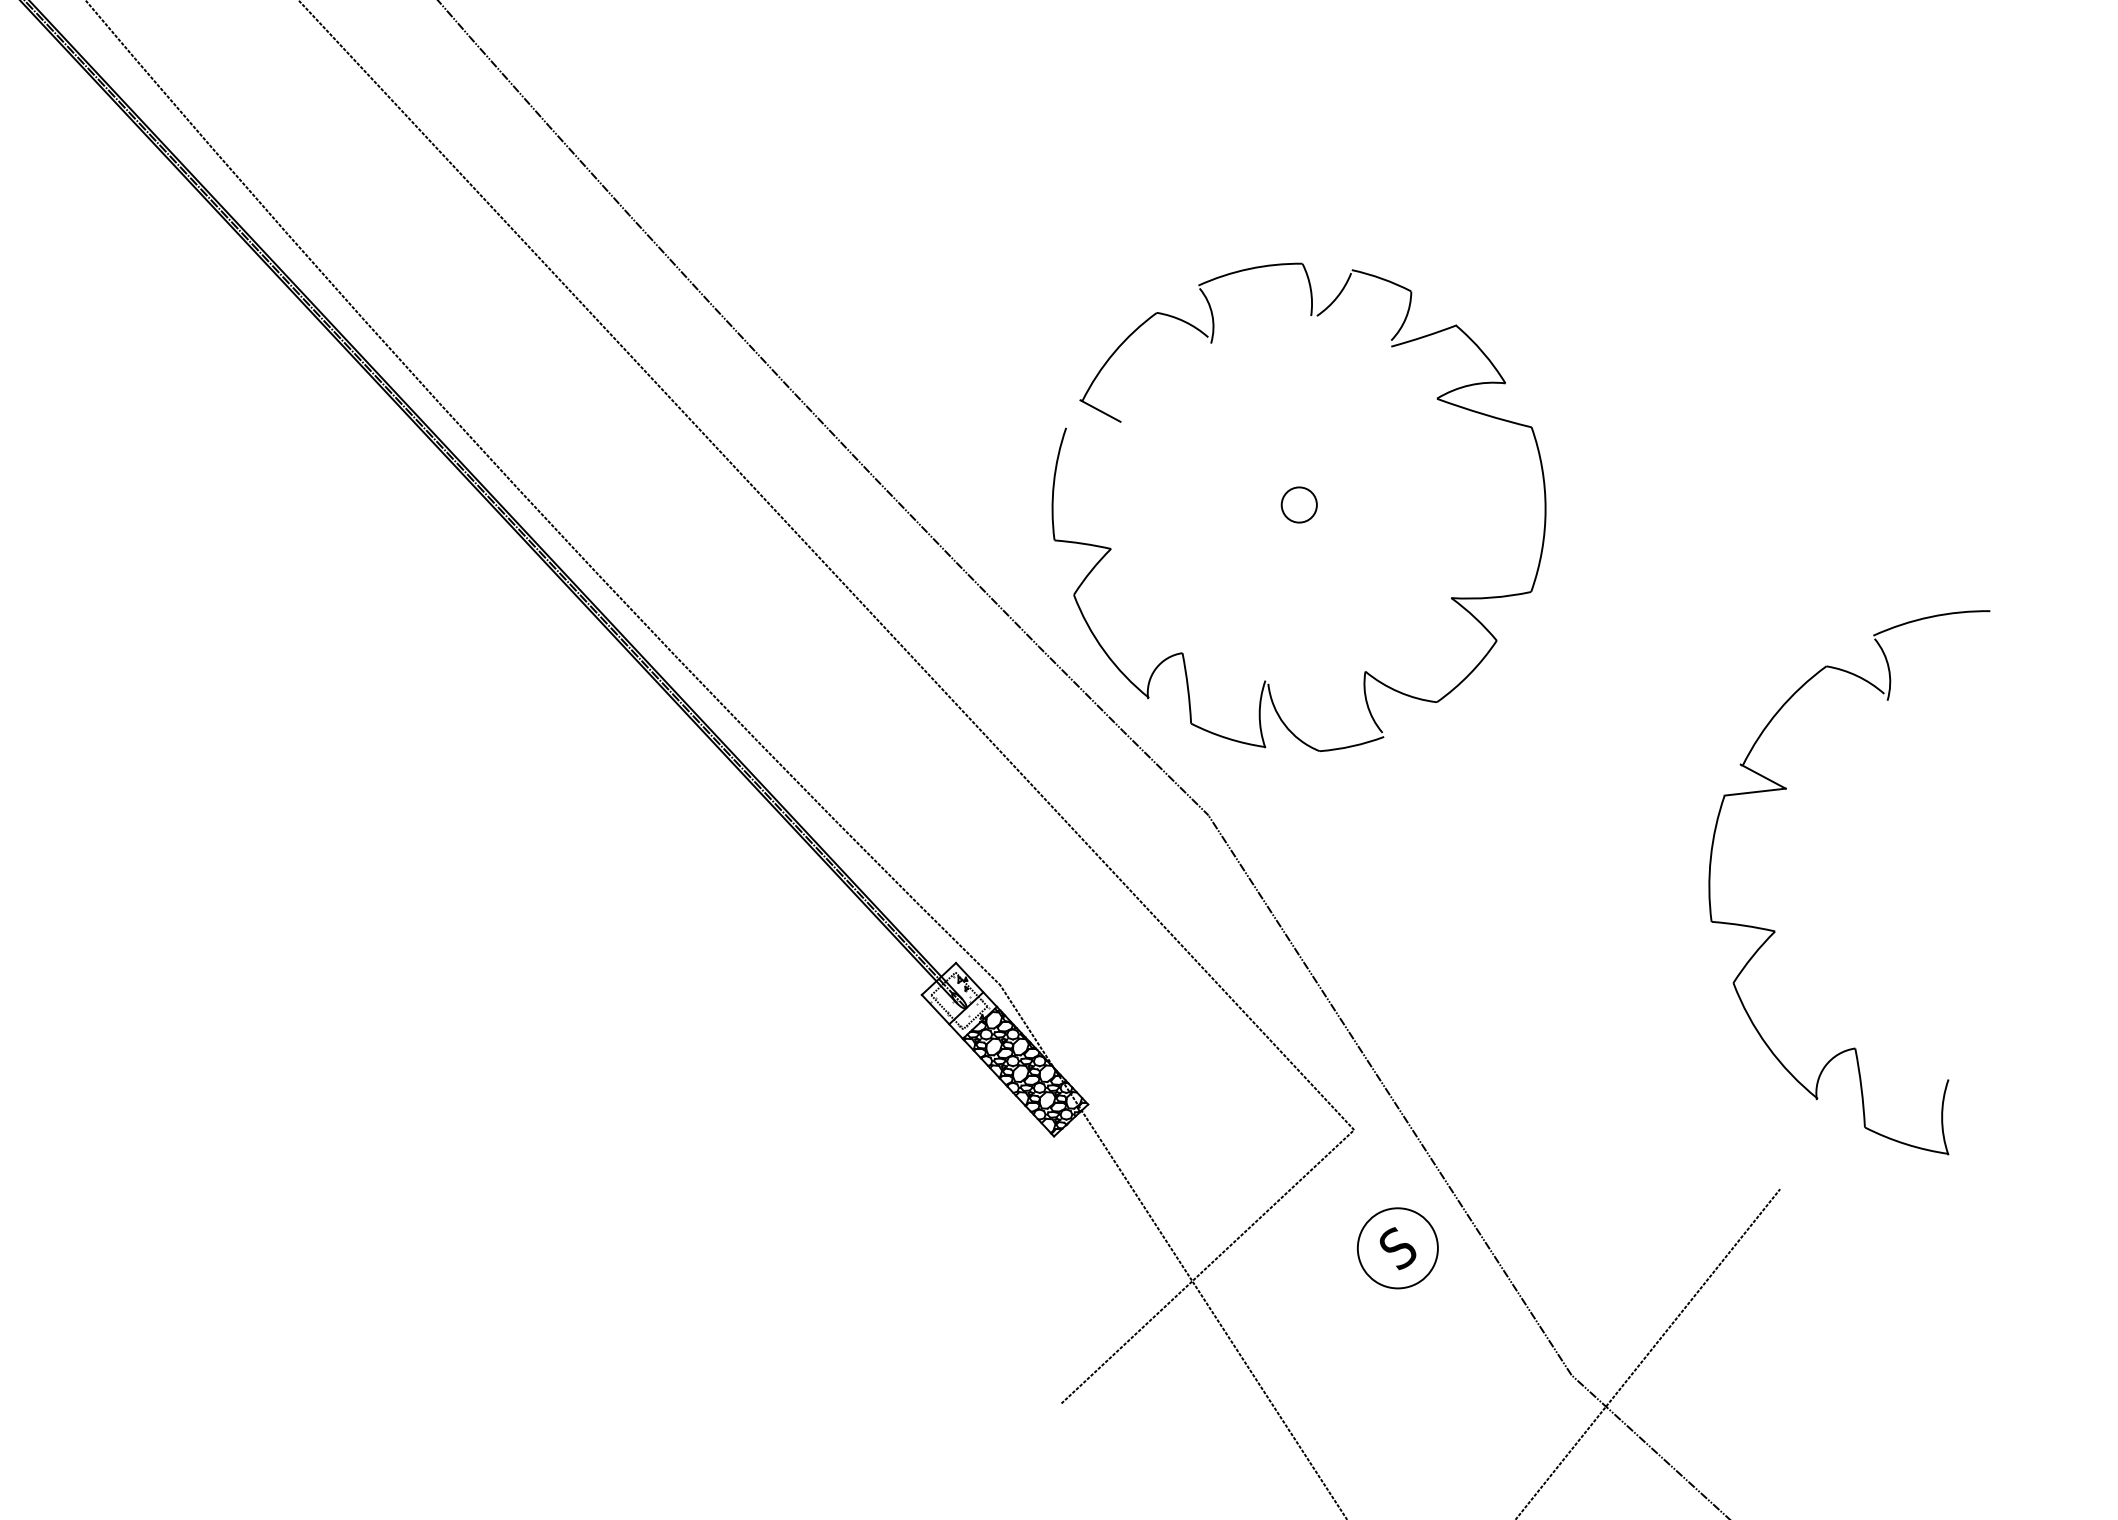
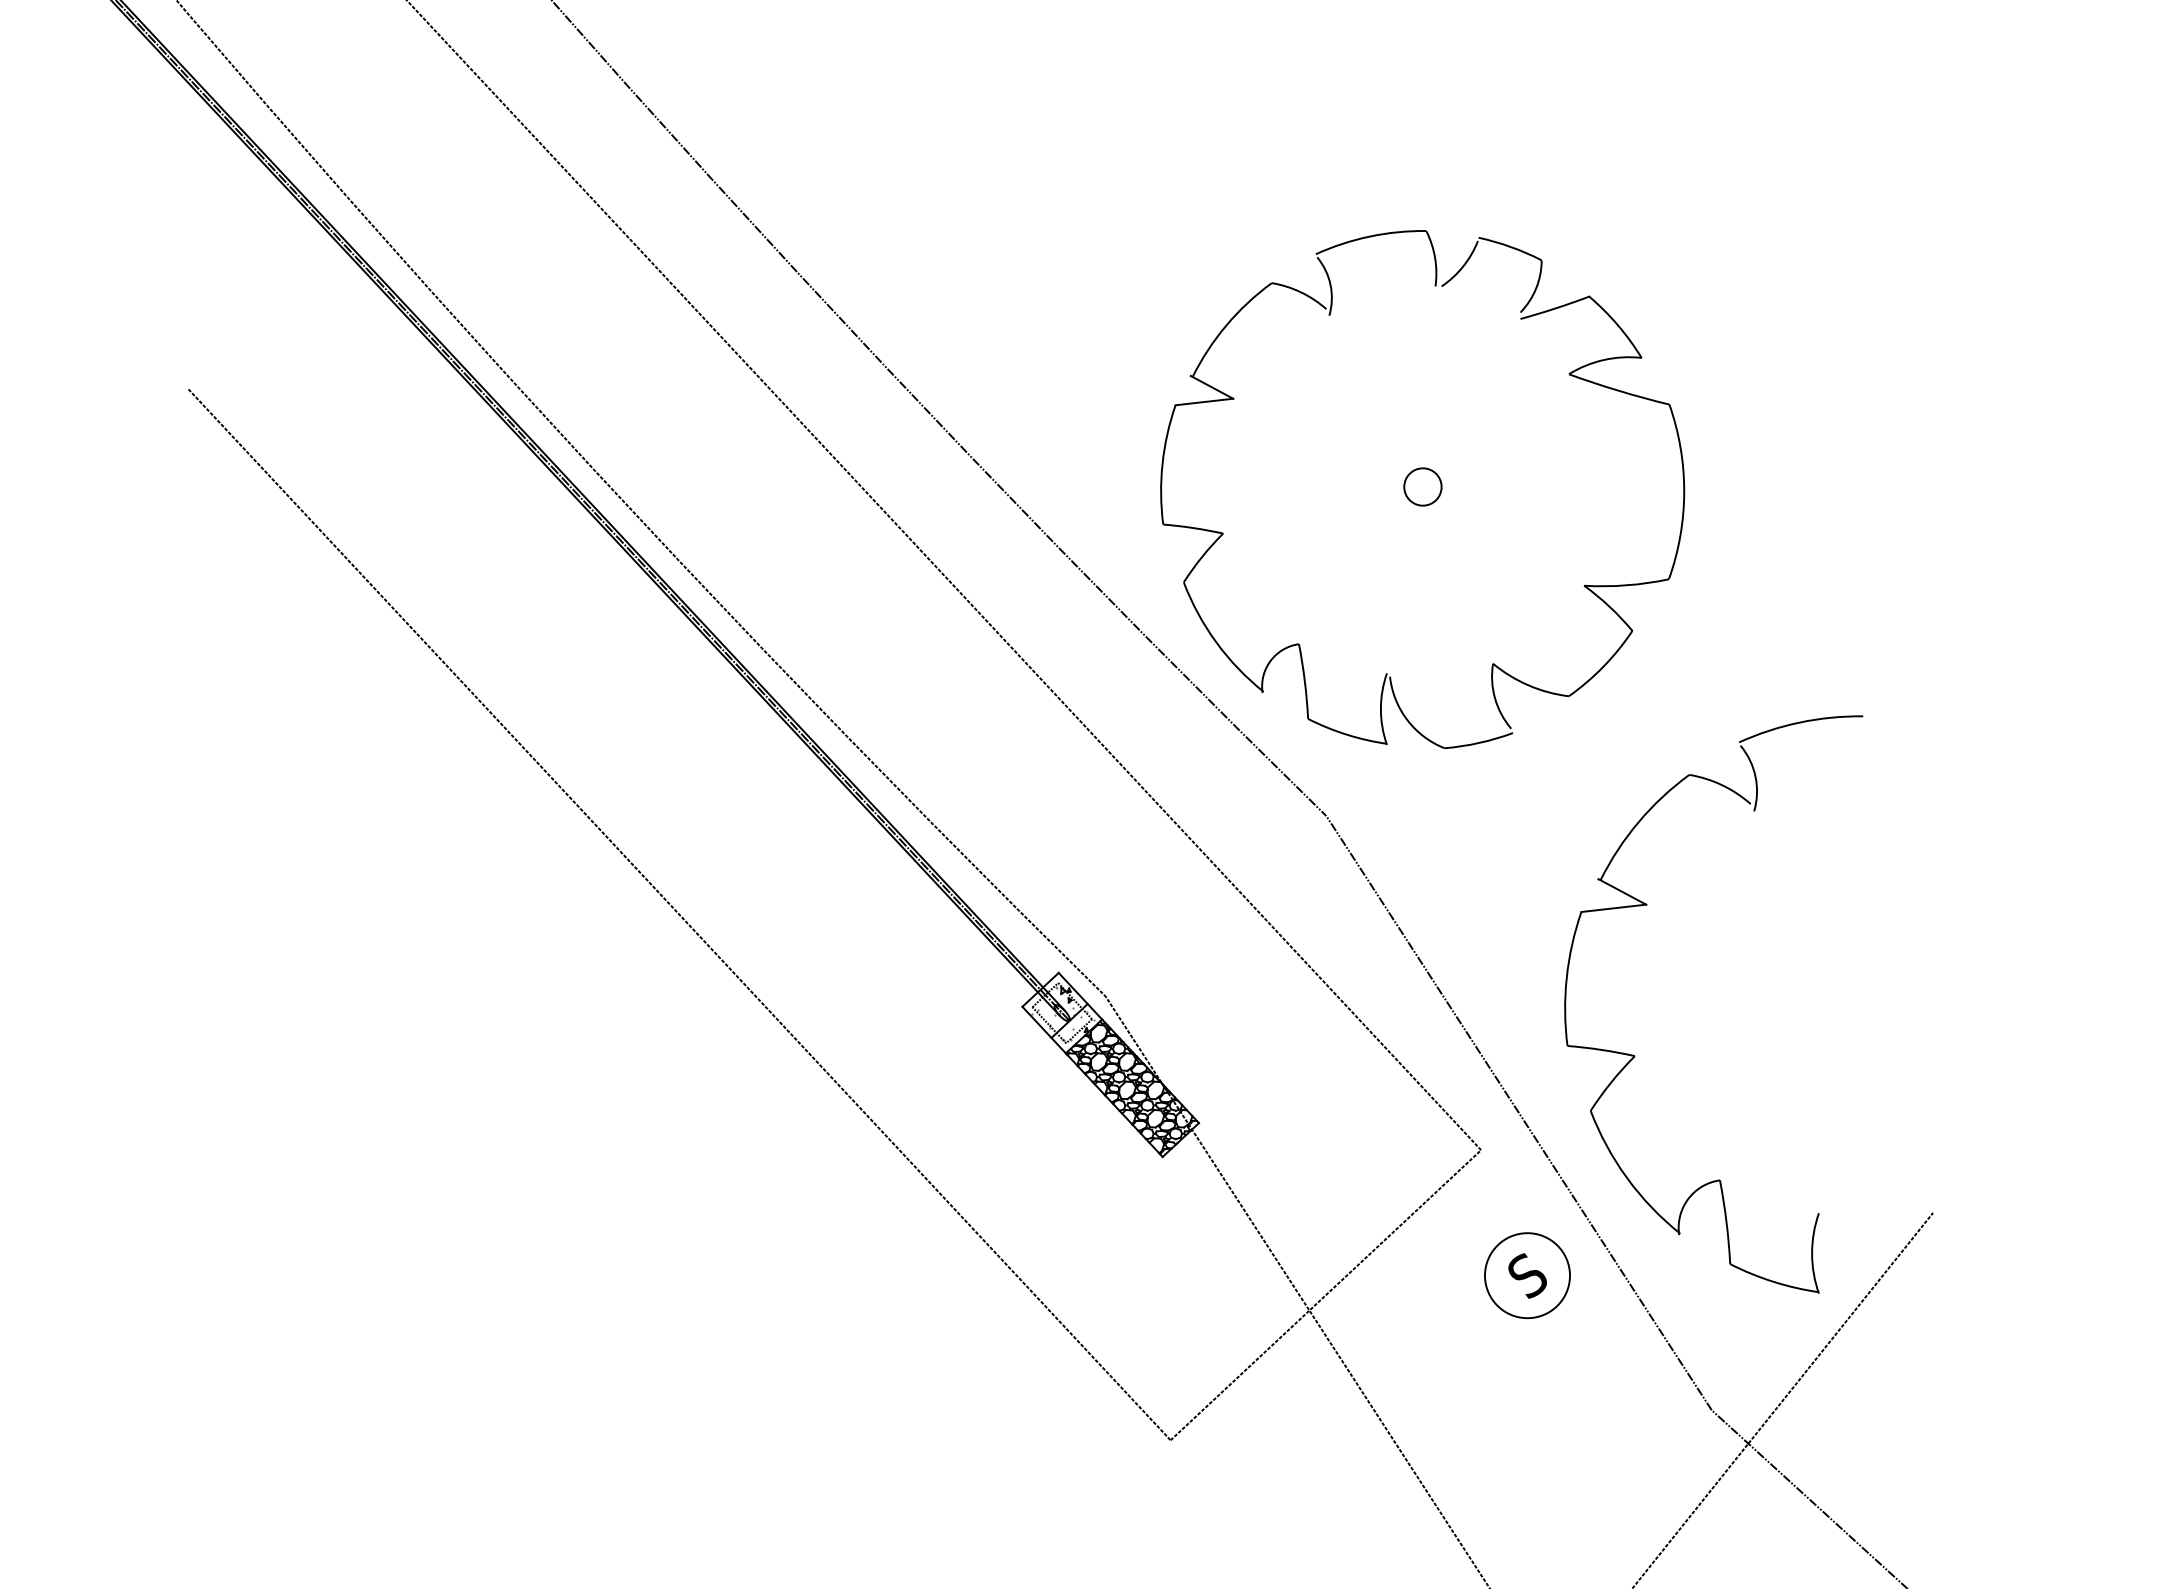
line: (1093, 424) -> (1204, 401), added
line: (598, 908) -> (679, 915), added
part: (1775, 930) -> (1635, 1055), moved

